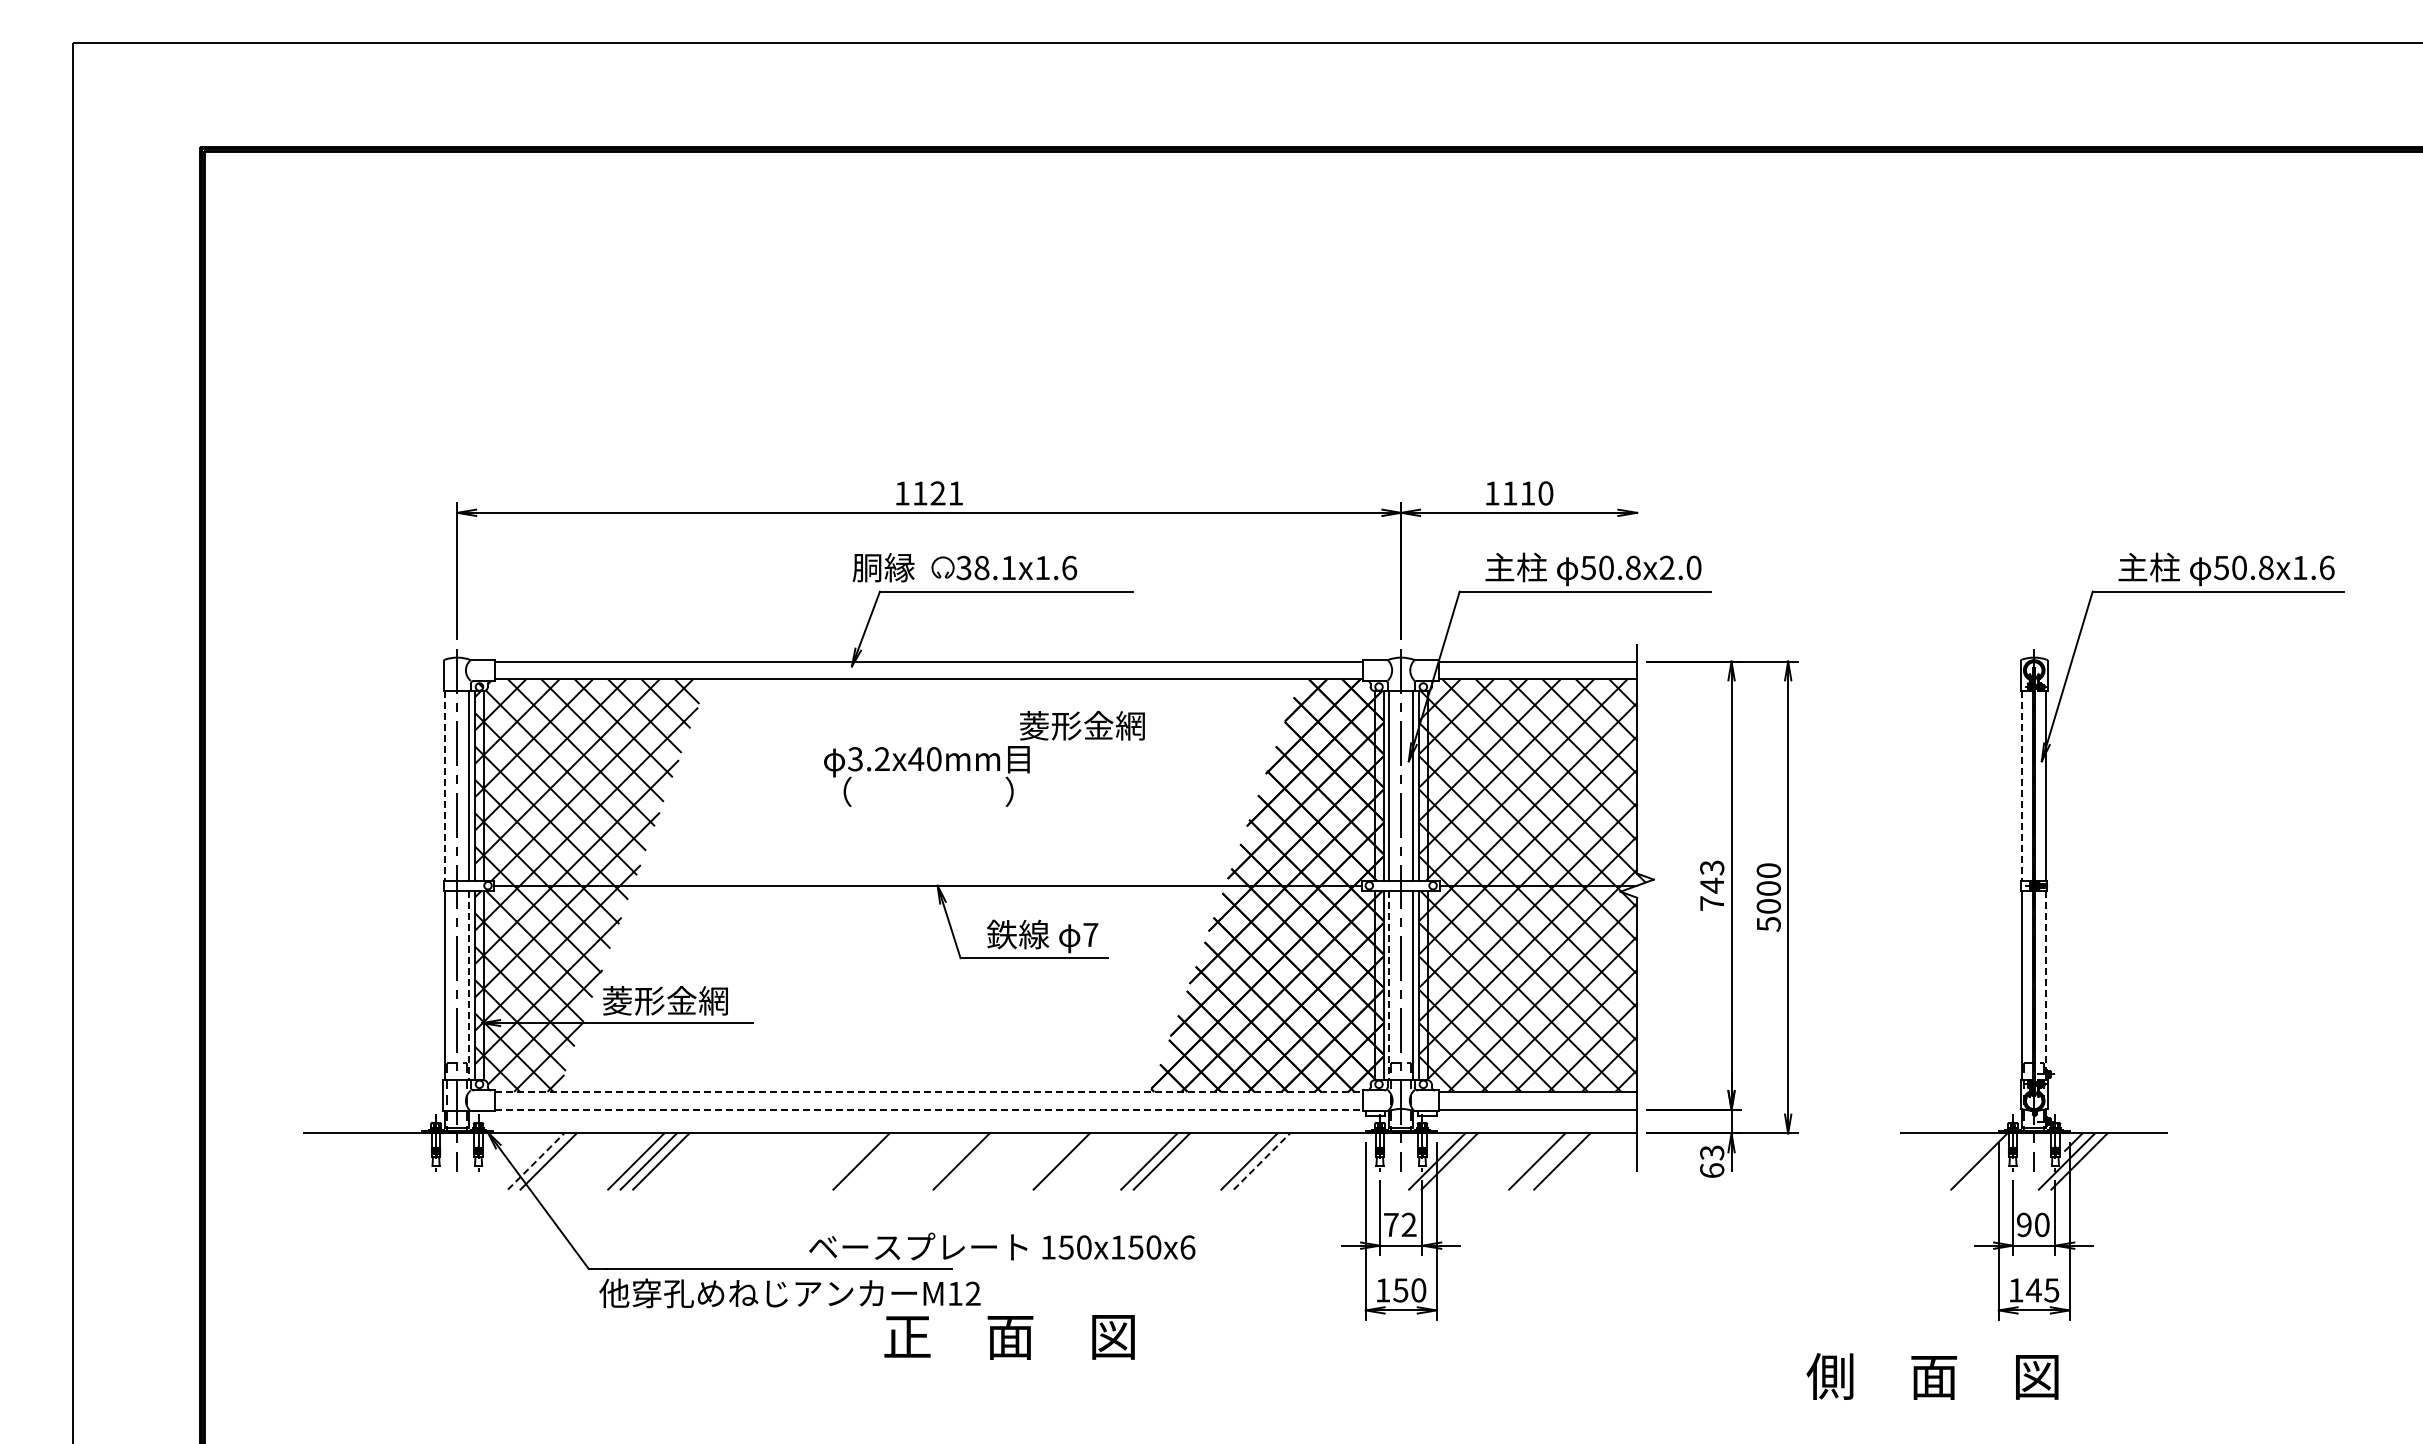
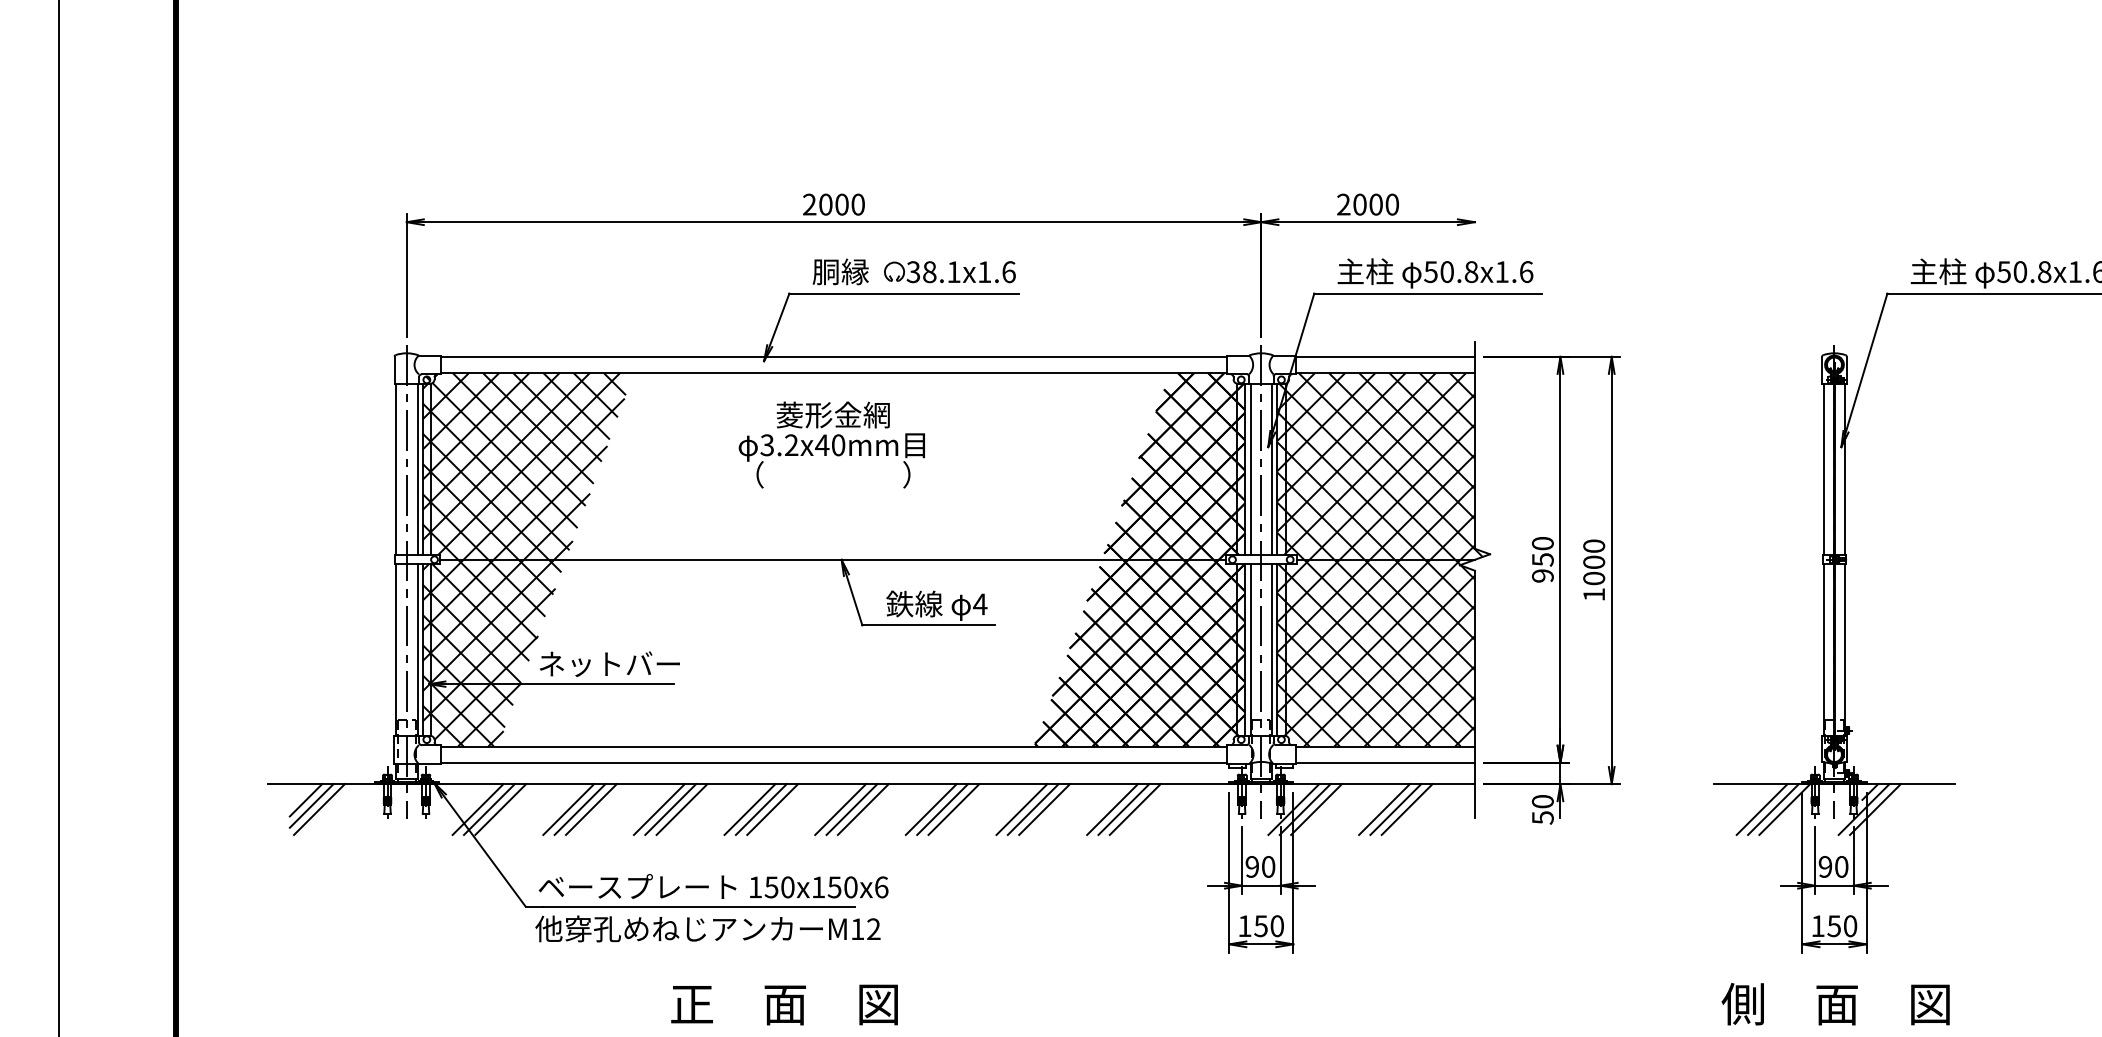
text: (929, 493) -> (834, 204), 1121 -> 2000
text: (1509, 493) -> (1359, 204), 1110 -> 2000
part: (964, 567) -> (913, 271), moved
text: (1680, 567) -> (1514, 271), 50.8x2.0 -> 50.8x1.6
text: (1082, 725) -> (833, 414), moved
line: (445, 785) -> (396, 469), dashed -> solid
line: (2022, 785) -> (1823, 469), dashed -> solid
text: (1712, 885) -> (1543, 559), 743 -> 950
text: (1768, 924) -> (1593, 594), 5000 -> 1000
text: (1090, 934) -> (980, 603), 7 -> 4
line: (469, 985) -> (417, 650), dashed -> solid
line: (1389, 985) -> (1250, 650), dashed -> solid
line: (2046, 985) -> (1845, 650), dashed -> solid
text: (680, 1000) -> (608, 663), 菱形金網 -> ネットバー
line: (929, 1091) -> (834, 746), dashed -> solid
line: (929, 1109) -> (834, 762), dashed -> solid
line: (345, 1151) -> (305, 800), added
line: (352, 1157) -> (311, 805), added
line: (360, 1161) -> (319, 809), added
line: (536, 1161) -> (478, 809), dashed -> solid
line: (561, 1161) -> (501, 809), added
line: (736, 1161) -> (659, 809), added
line: (748, 1161) -> (670, 809), added
line: (761, 1161) -> (682, 809), added
line: (836, 1161) -> (750, 809), added
line: (848, 1161) -> (760, 809), added
line: (936, 1161) -> (840, 809), added
line: (948, 1161) -> (851, 809), added
line: (1036, 1161) -> (931, 809), added
line: (1049, 1161) -> (942, 809), added
line: (1136, 1161) -> (1021, 809), added
line: (1236, 1161) -> (1112, 809), added
line: (1261, 1161) -> (1134, 809), dashed -> solid
line: (1462, 1161) -> (1316, 809), added
line: (1549, 1161) -> (1395, 809), added
text: (1712, 1161) -> (1543, 809), 63 -> 50
line: (1954, 1161) -> (1762, 809), added
line: (1966, 1161) -> (1773, 809), added
text: (1400, 1224) -> (1260, 866), 72 -> 90
text: (1002, 1246) -> (713, 886), moved
text: (2042, 1290) -> (1841, 926), 145 -> 150
text: (1009, 1337) -> (784, 1005), moved
text: (1932, 1376) -> (1835, 1004), moved

